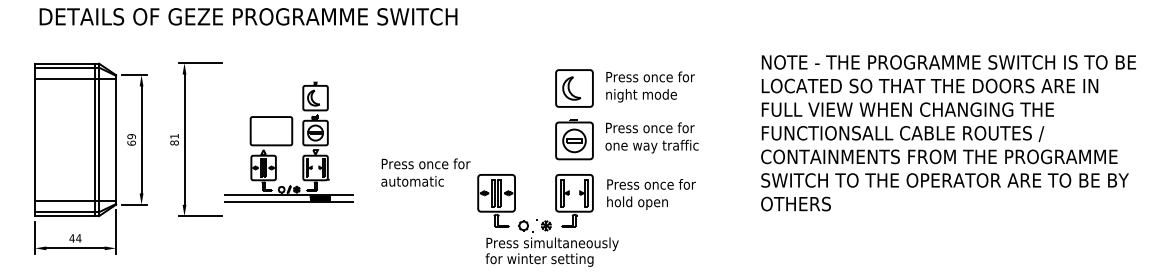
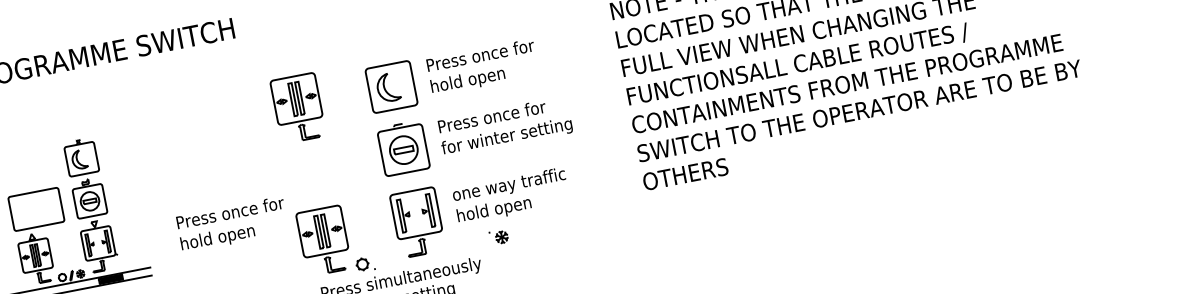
part: (496, 90) -> (298, 107), added
text: (641, 95) -> (473, 79), night mode -> hold open
text: (658, 146) -> (506, 137), one way traffic -> for winter setting
text: (412, 182) -> (218, 238), automatic -> hold open
text: (652, 185) -> (508, 185), Press once for -> one way traffic
part: (543, 225) -> (498, 237), moved

